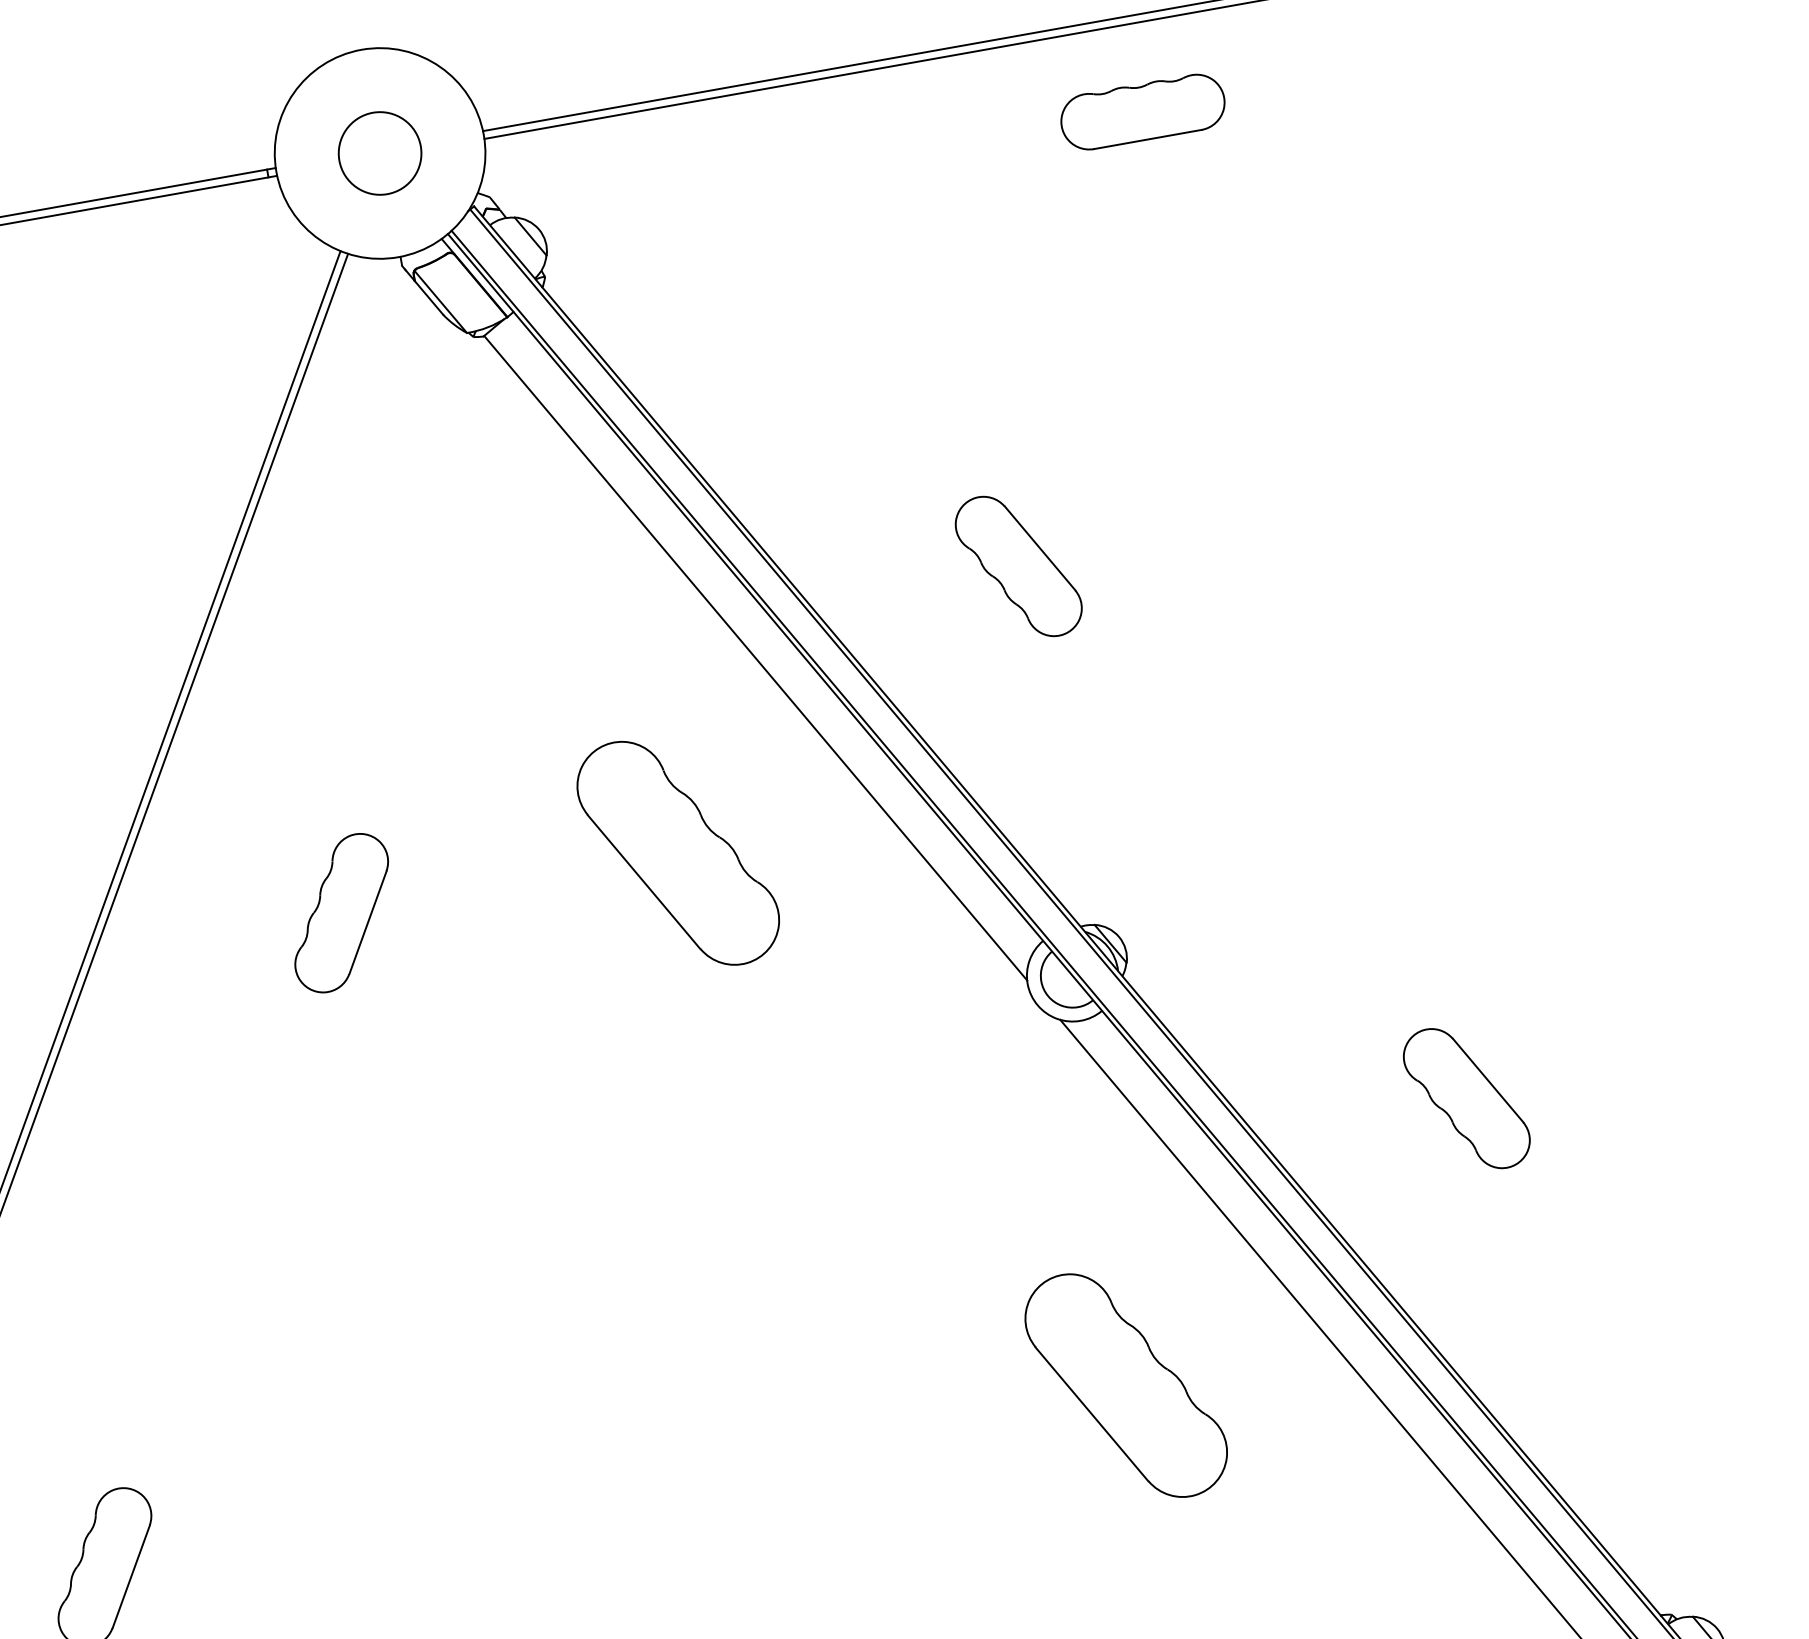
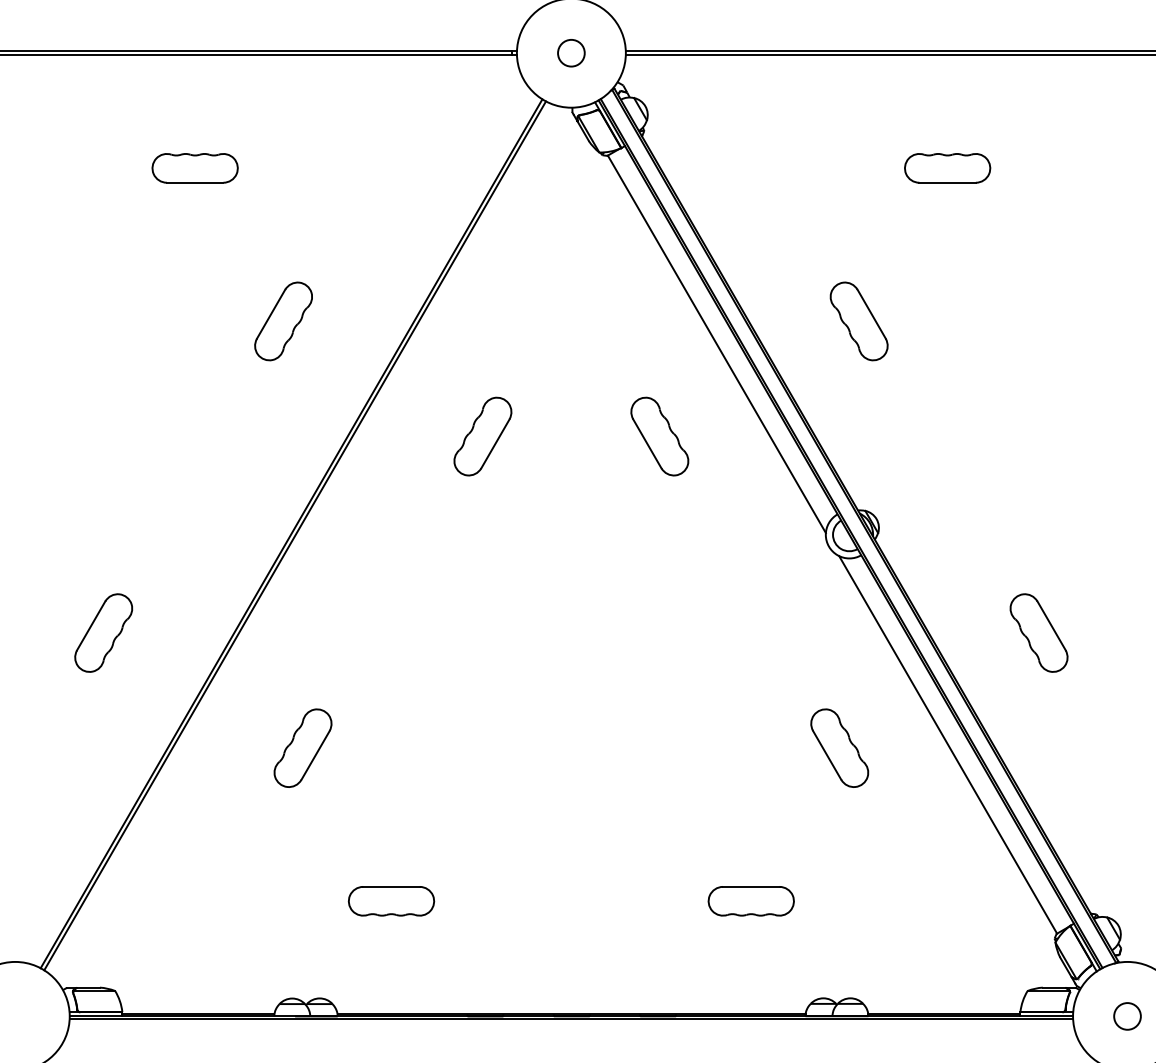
part: (1142, 112) -> (947, 168), moved
circle: (380, 152) -> (571, 52), size x0.62
part: (677, 853) -> (659, 436), size x0.62
part: (1125, 1384) -> (839, 747), size x0.62

